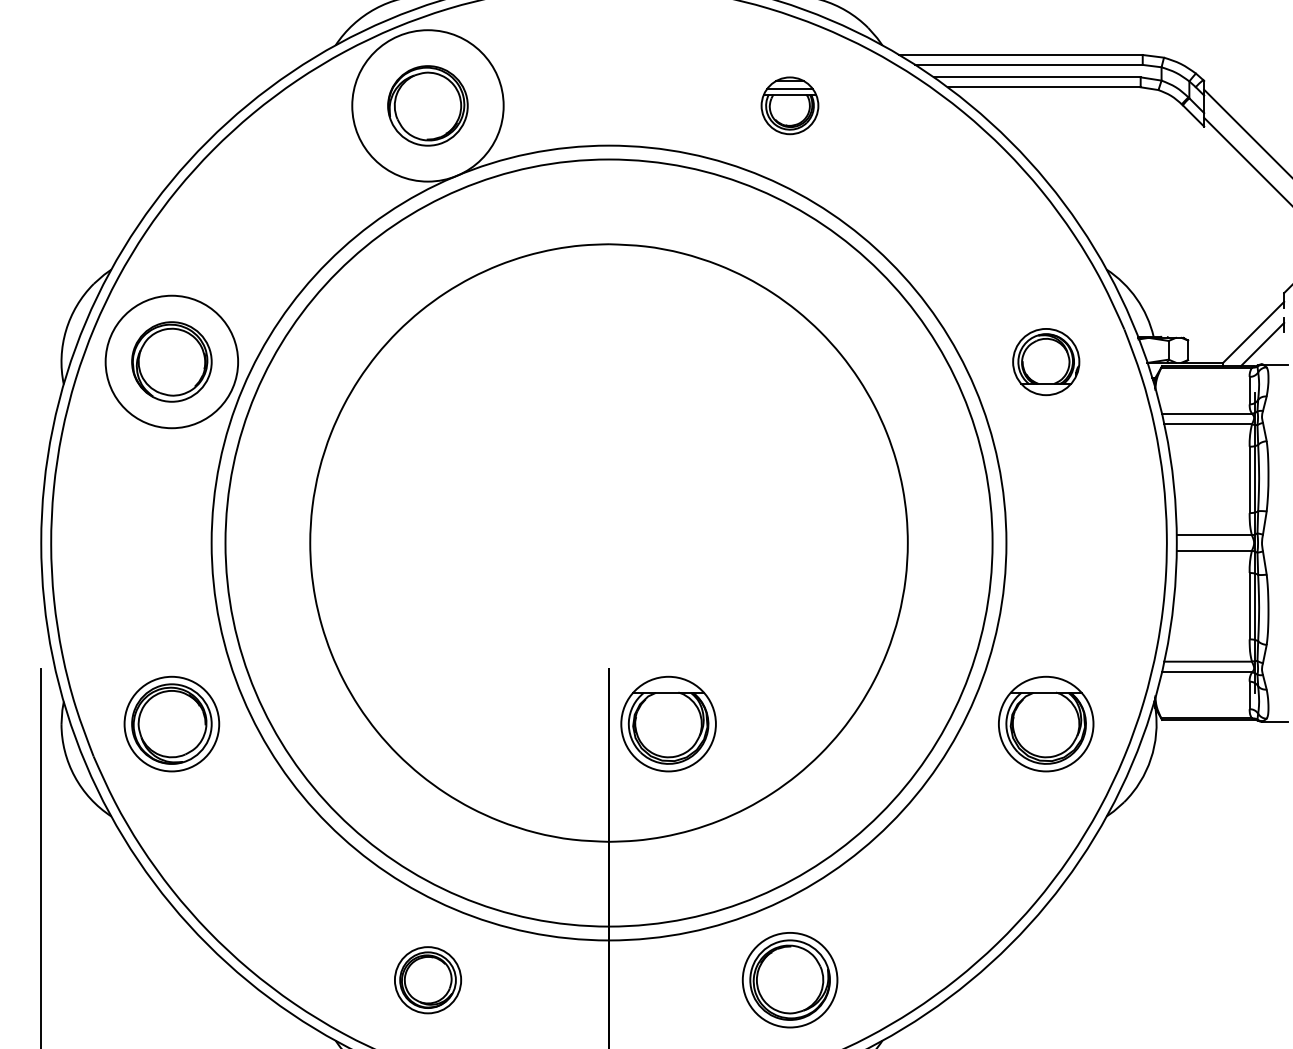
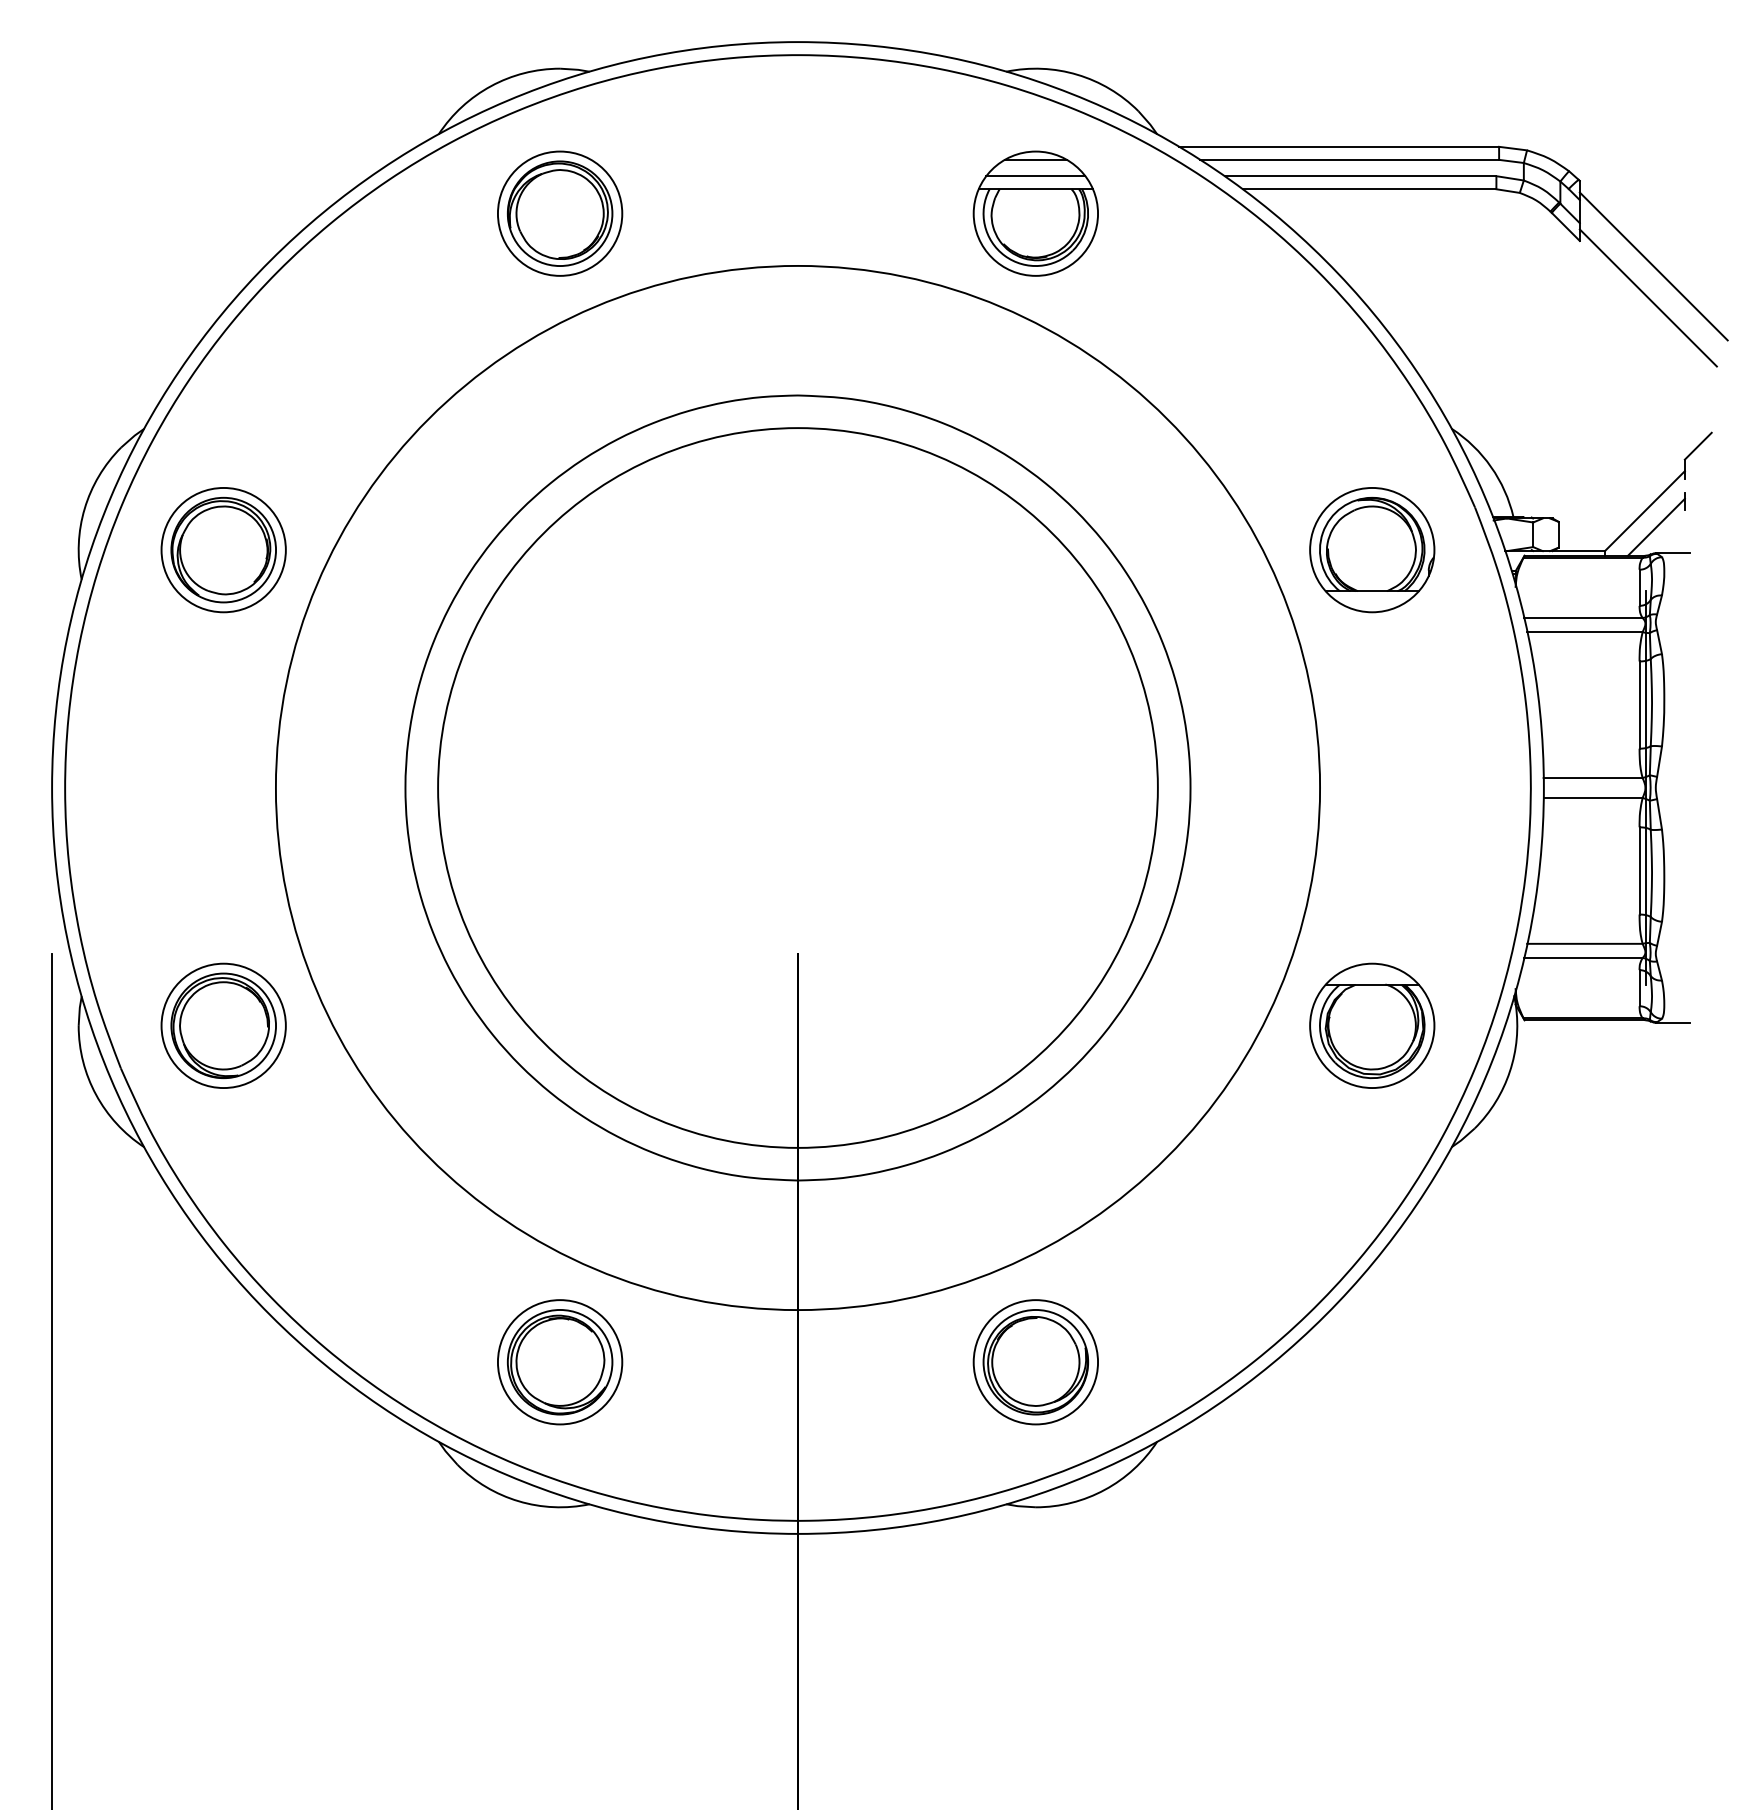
circle: (427, 105) -> (559, 213), size x0.62
part: (789, 105) -> (1035, 213), size x1.67
circle: (171, 361) -> (223, 549), size x0.71
part: (1046, 362) -> (1372, 550), size x1.43
circle: (608, 542) -> (797, 787), size x0.71
part: (668, 723) -> (876, 1025), removed
part: (428, 980) -> (560, 1362), size x1.43

